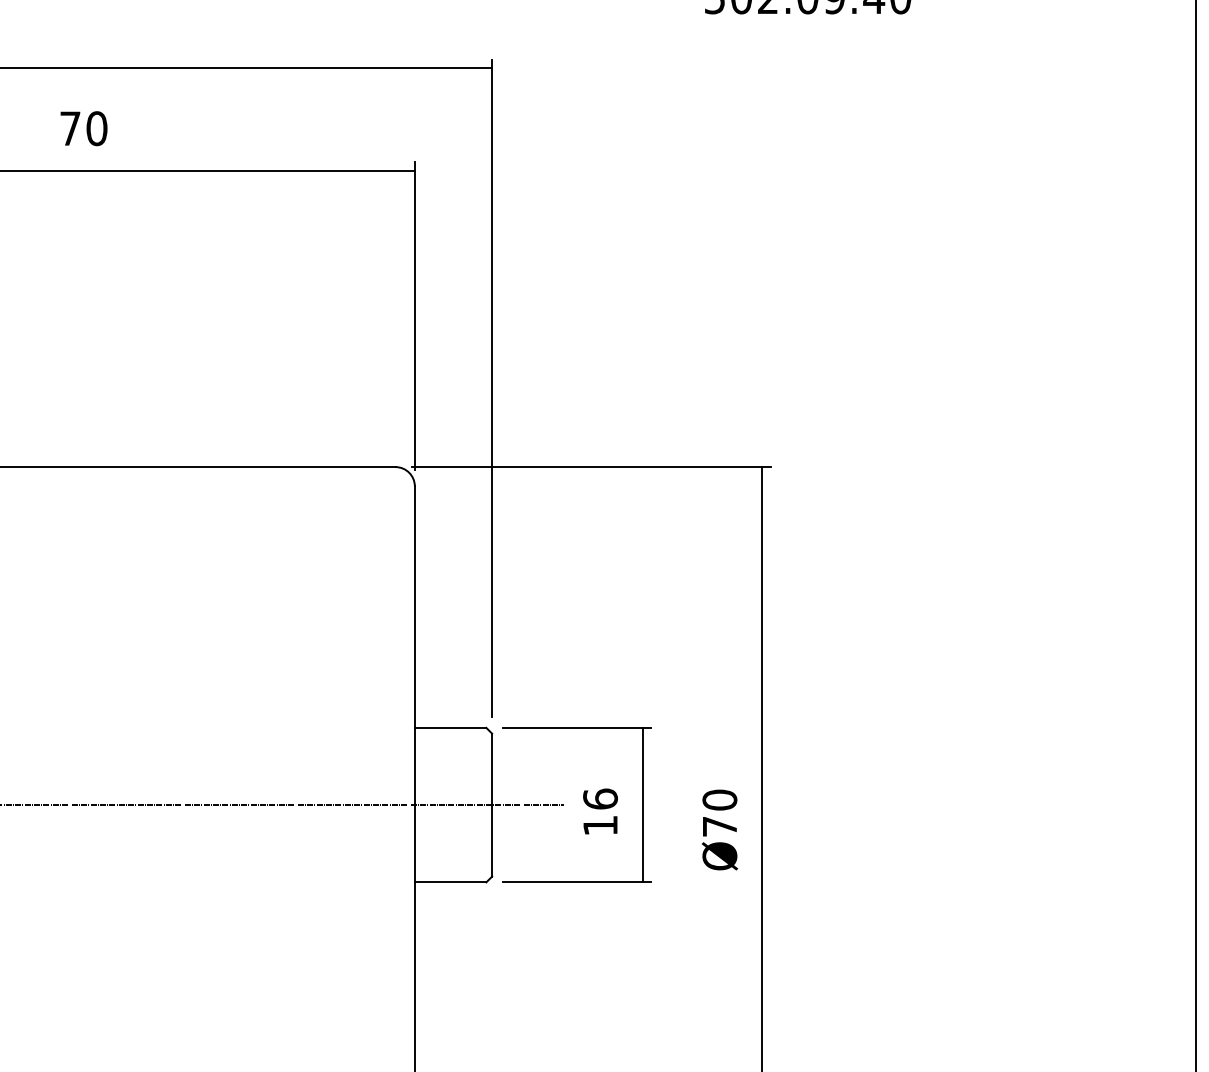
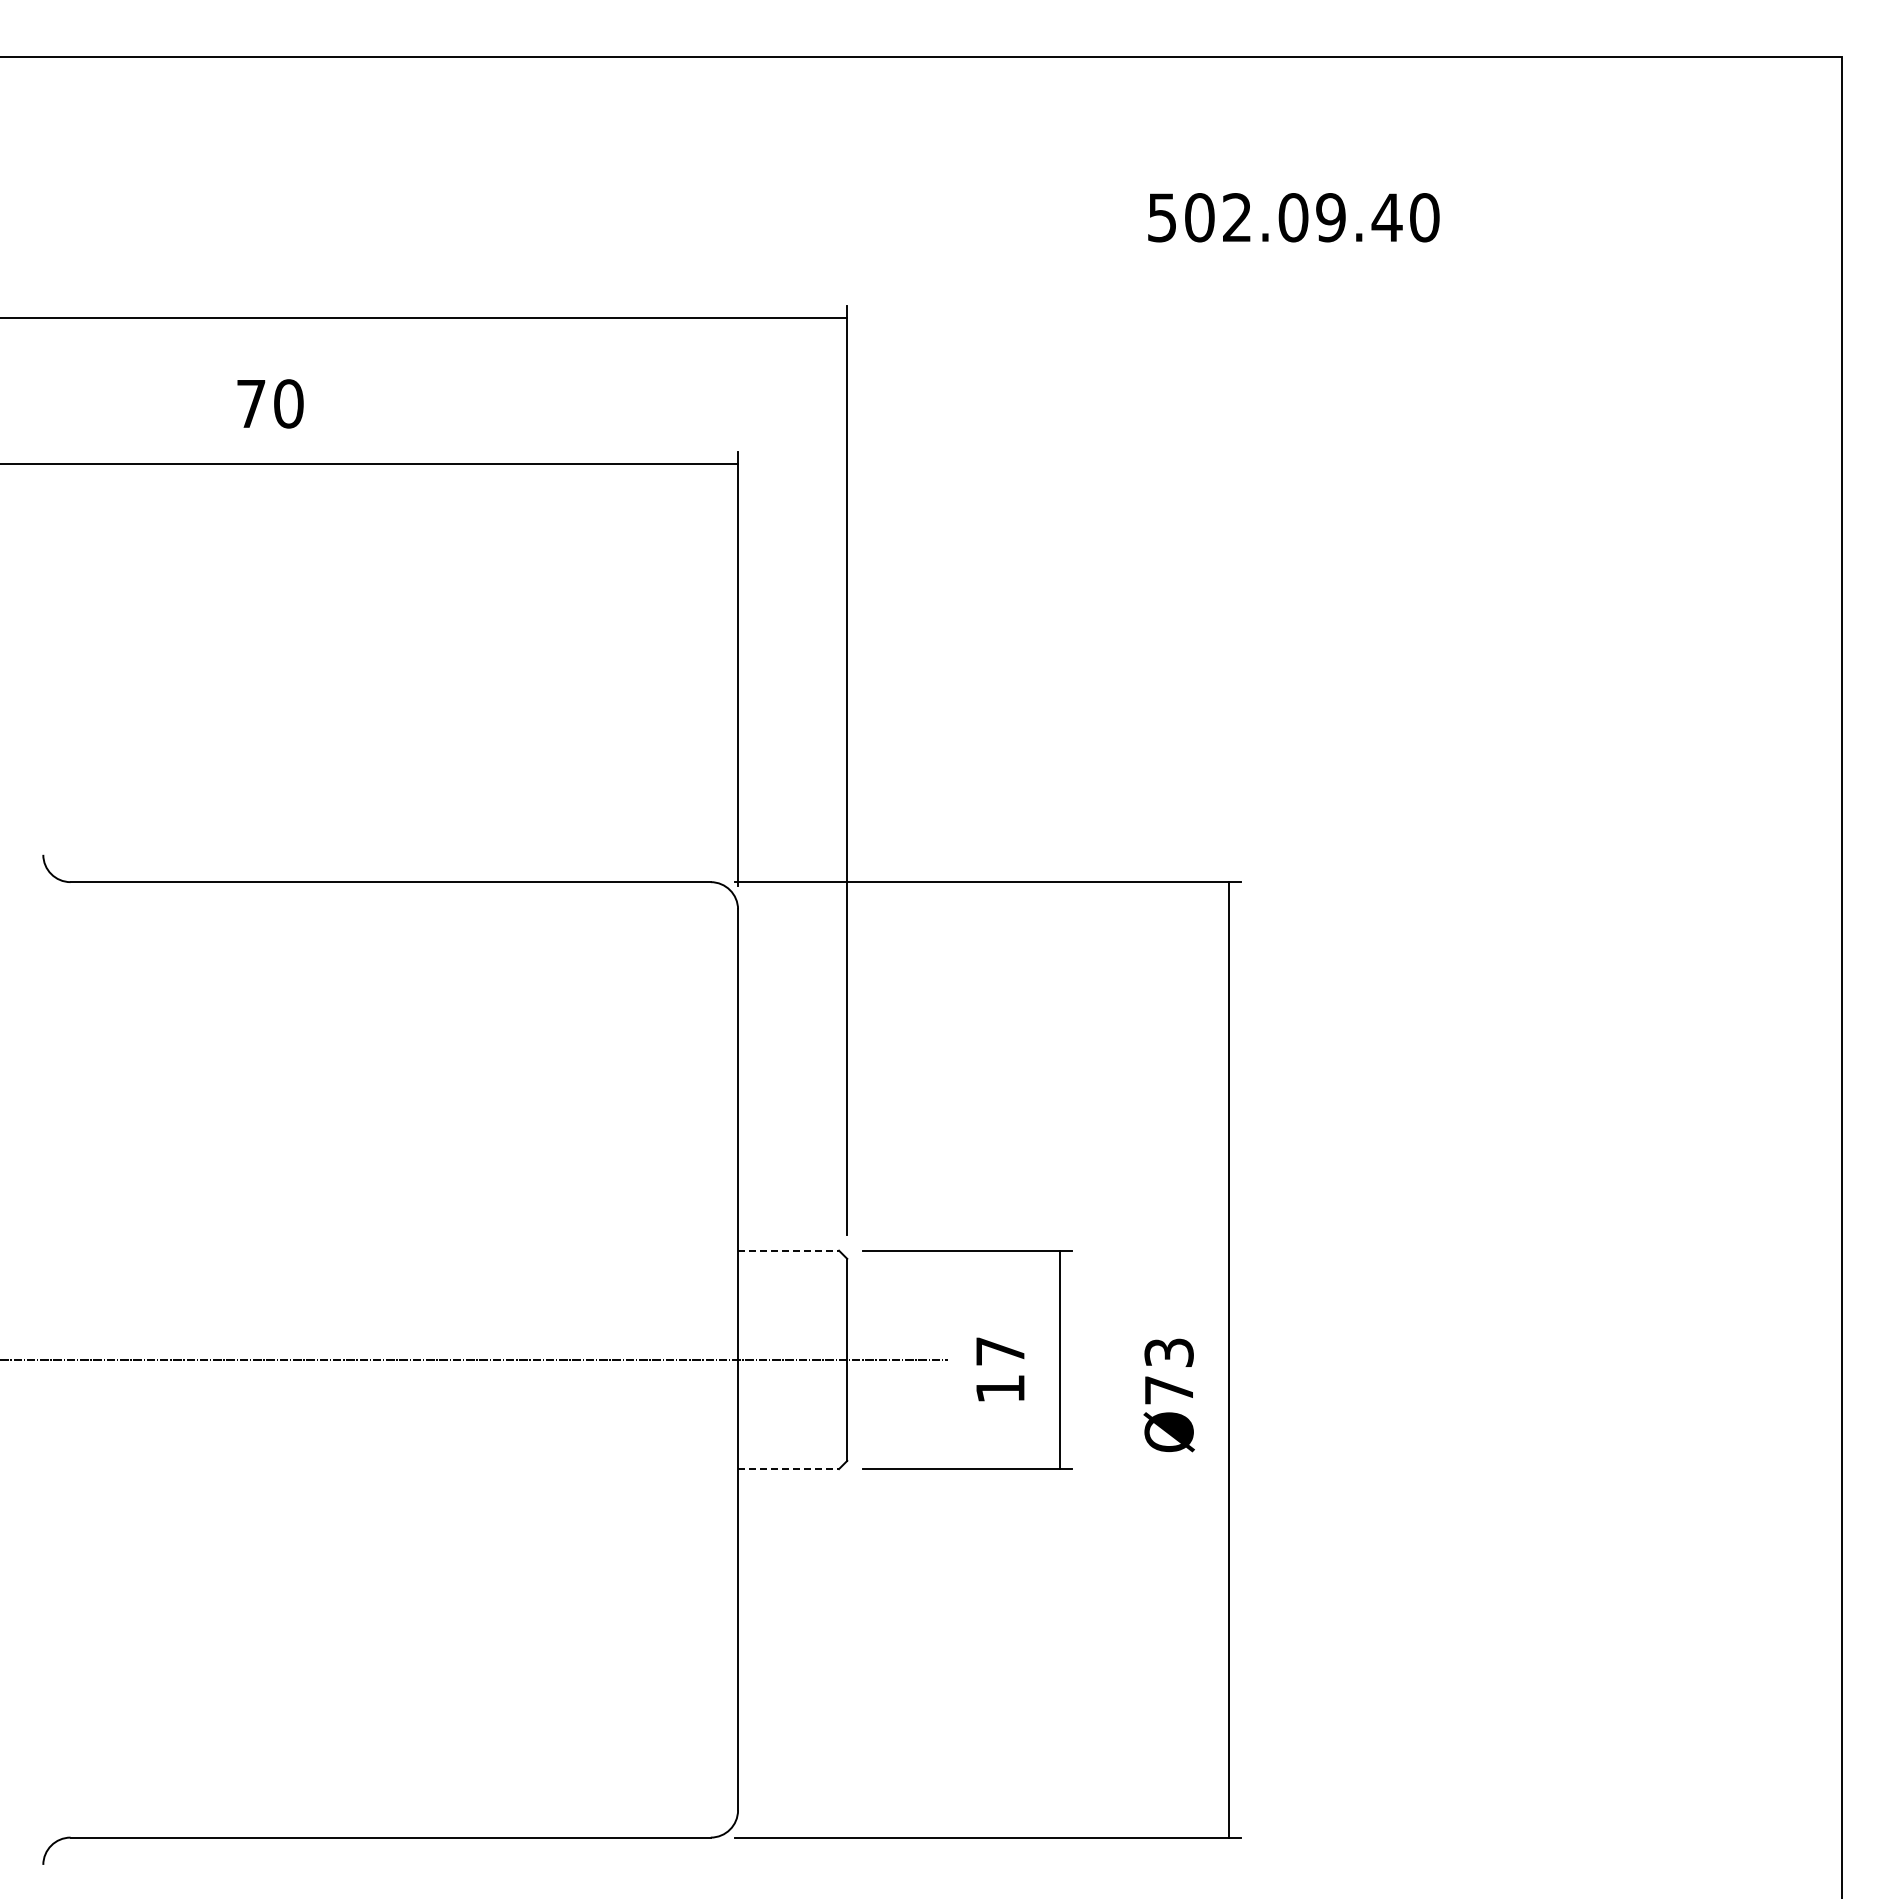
line: (450, 727) -> (788, 1250), solid -> dashed
text: (600, 798) -> (1000, 1350), 16 -> 17
text: (719, 799) -> (1168, 1352), Ø70 -> Ø73
line: (450, 882) -> (788, 1469), solid -> dashed

